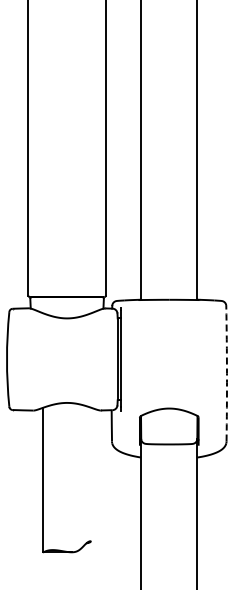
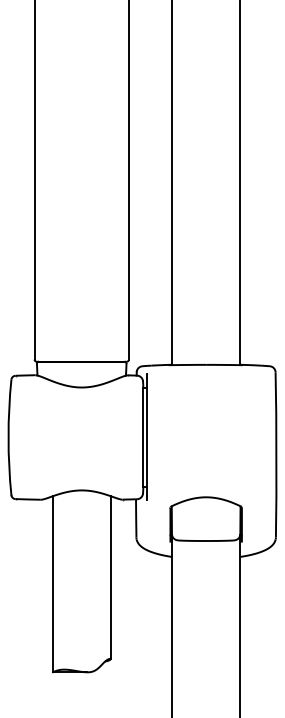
arc: (226, 373) -> (275, 454), dashed -> solid
line: (90, 474) -> (110, 577), added

